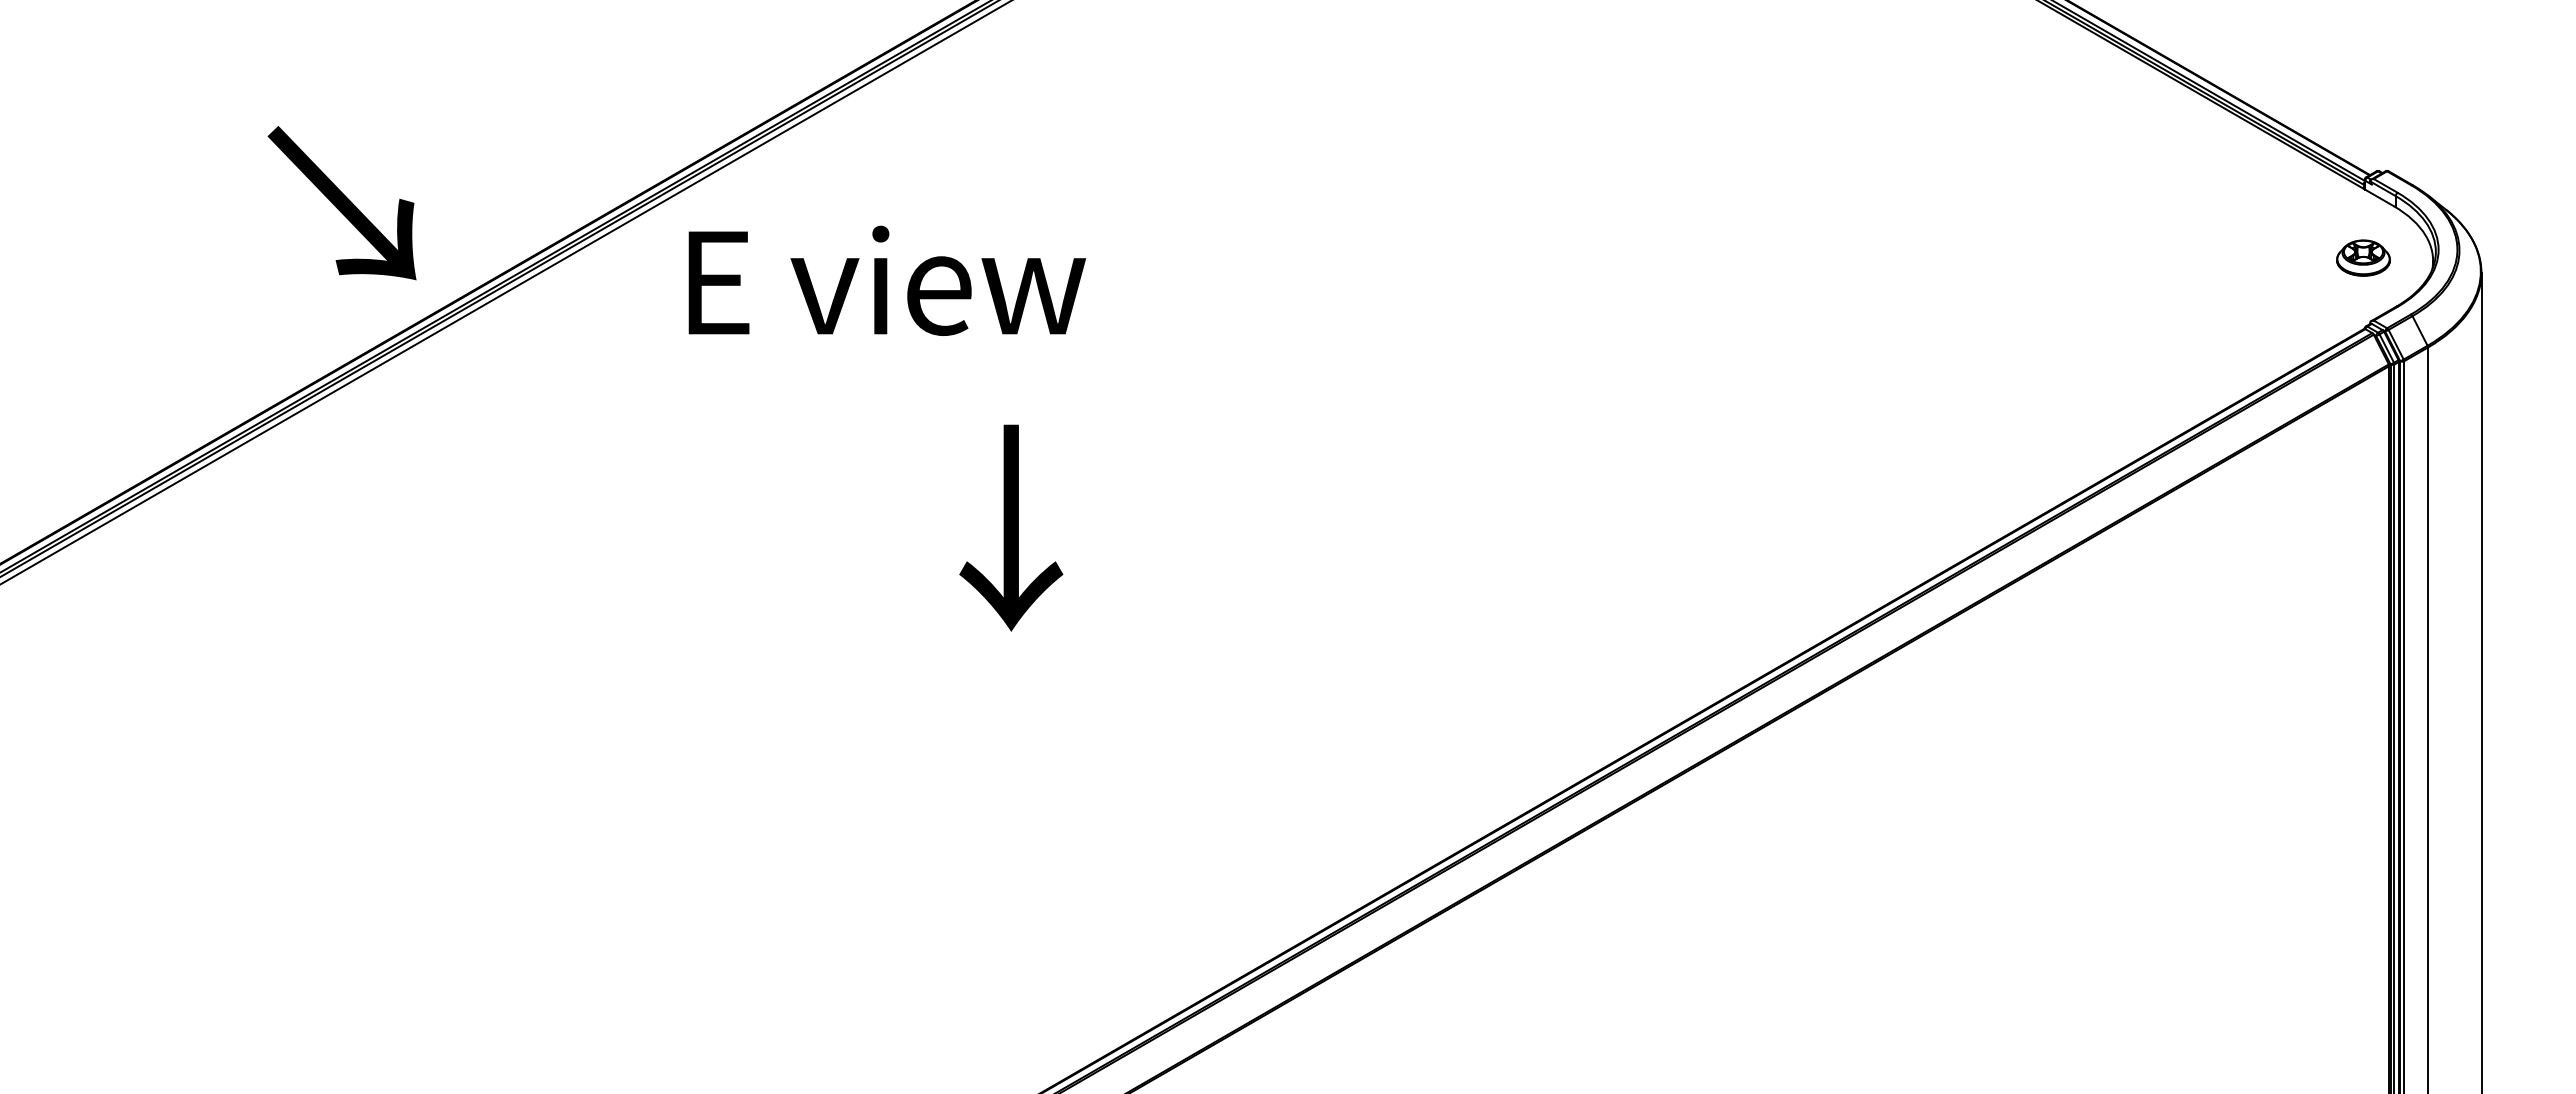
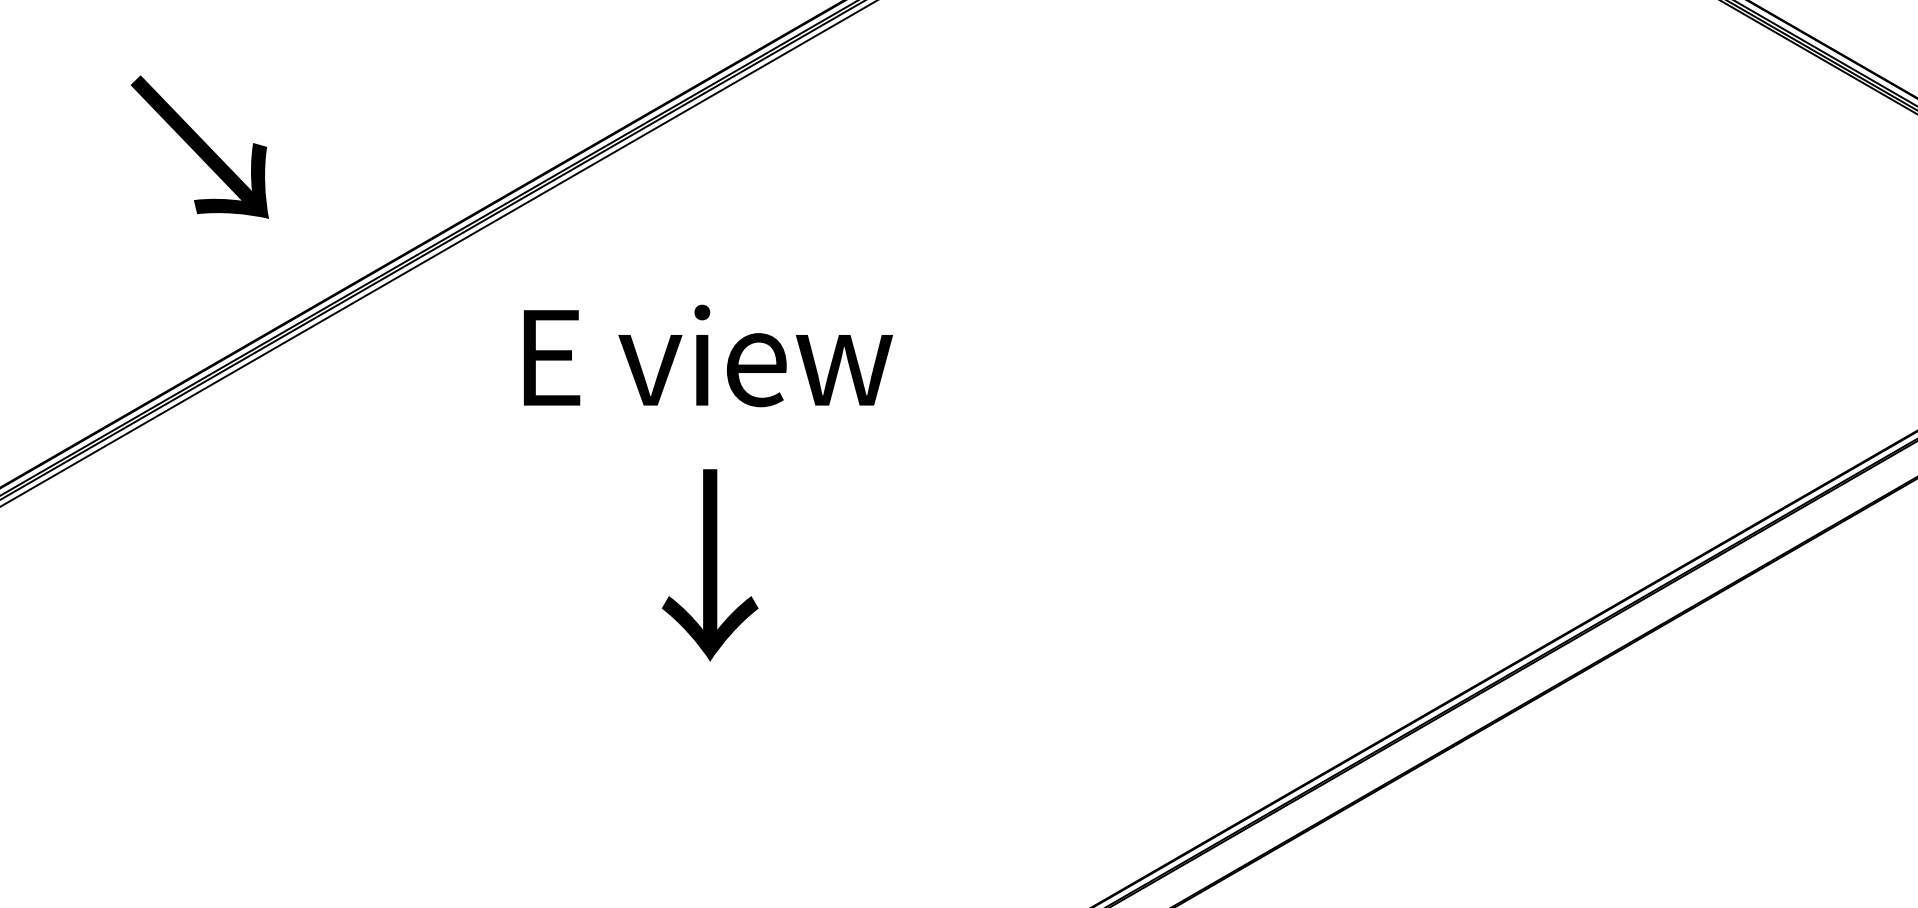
text: (341, 203) -> (199, 147), moved
text: (887, 280) -> (708, 355), moved
text: (1011, 527) -> (710, 564), moved

